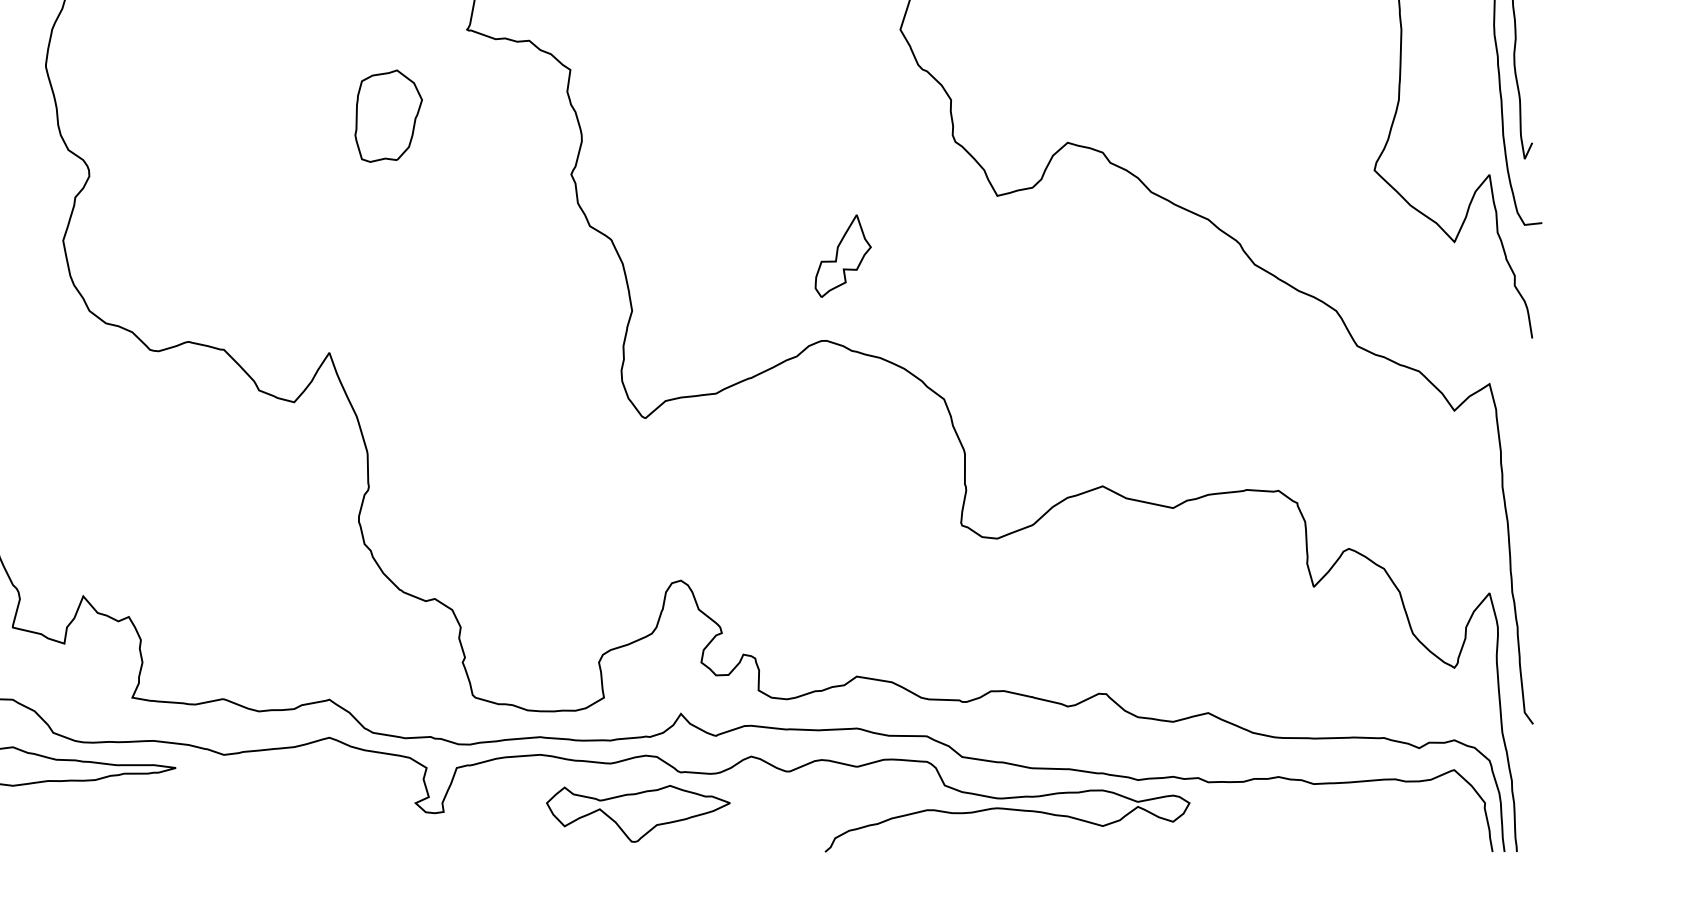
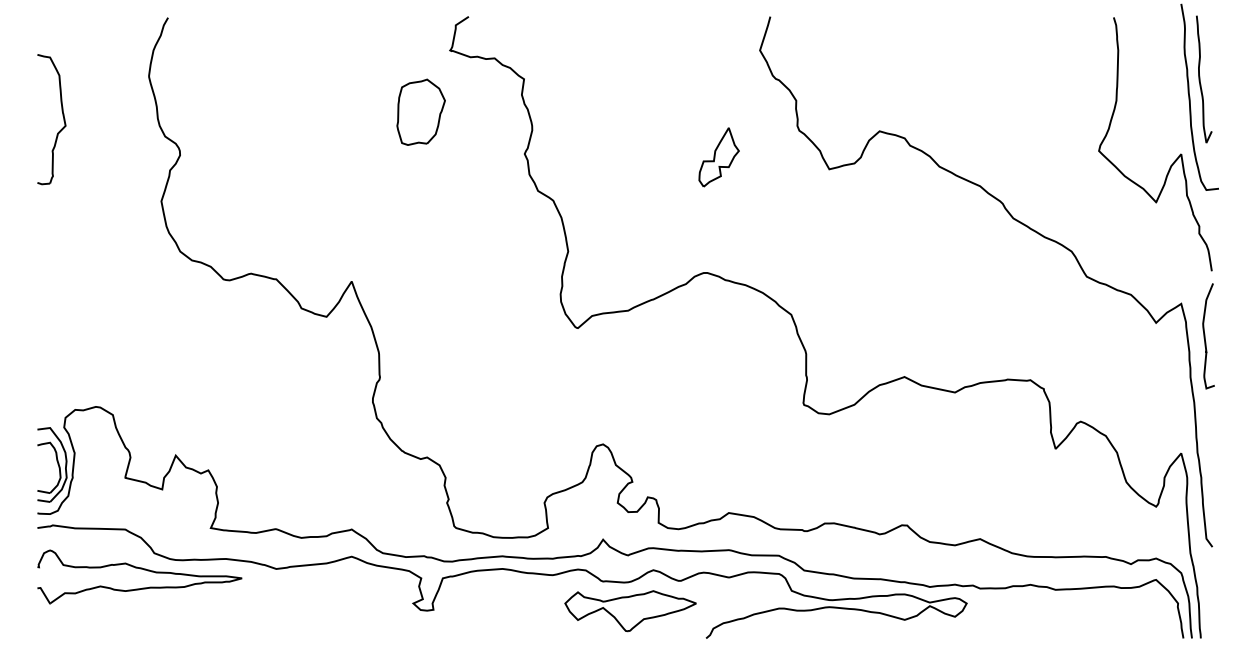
part: (387, 115) -> (420, 111), moved
part: (842, 256) -> (718, 157), moved
curve: (1523, 429) -> (1205, 336), added
part: (638, 814) -> (630, 611), moved

